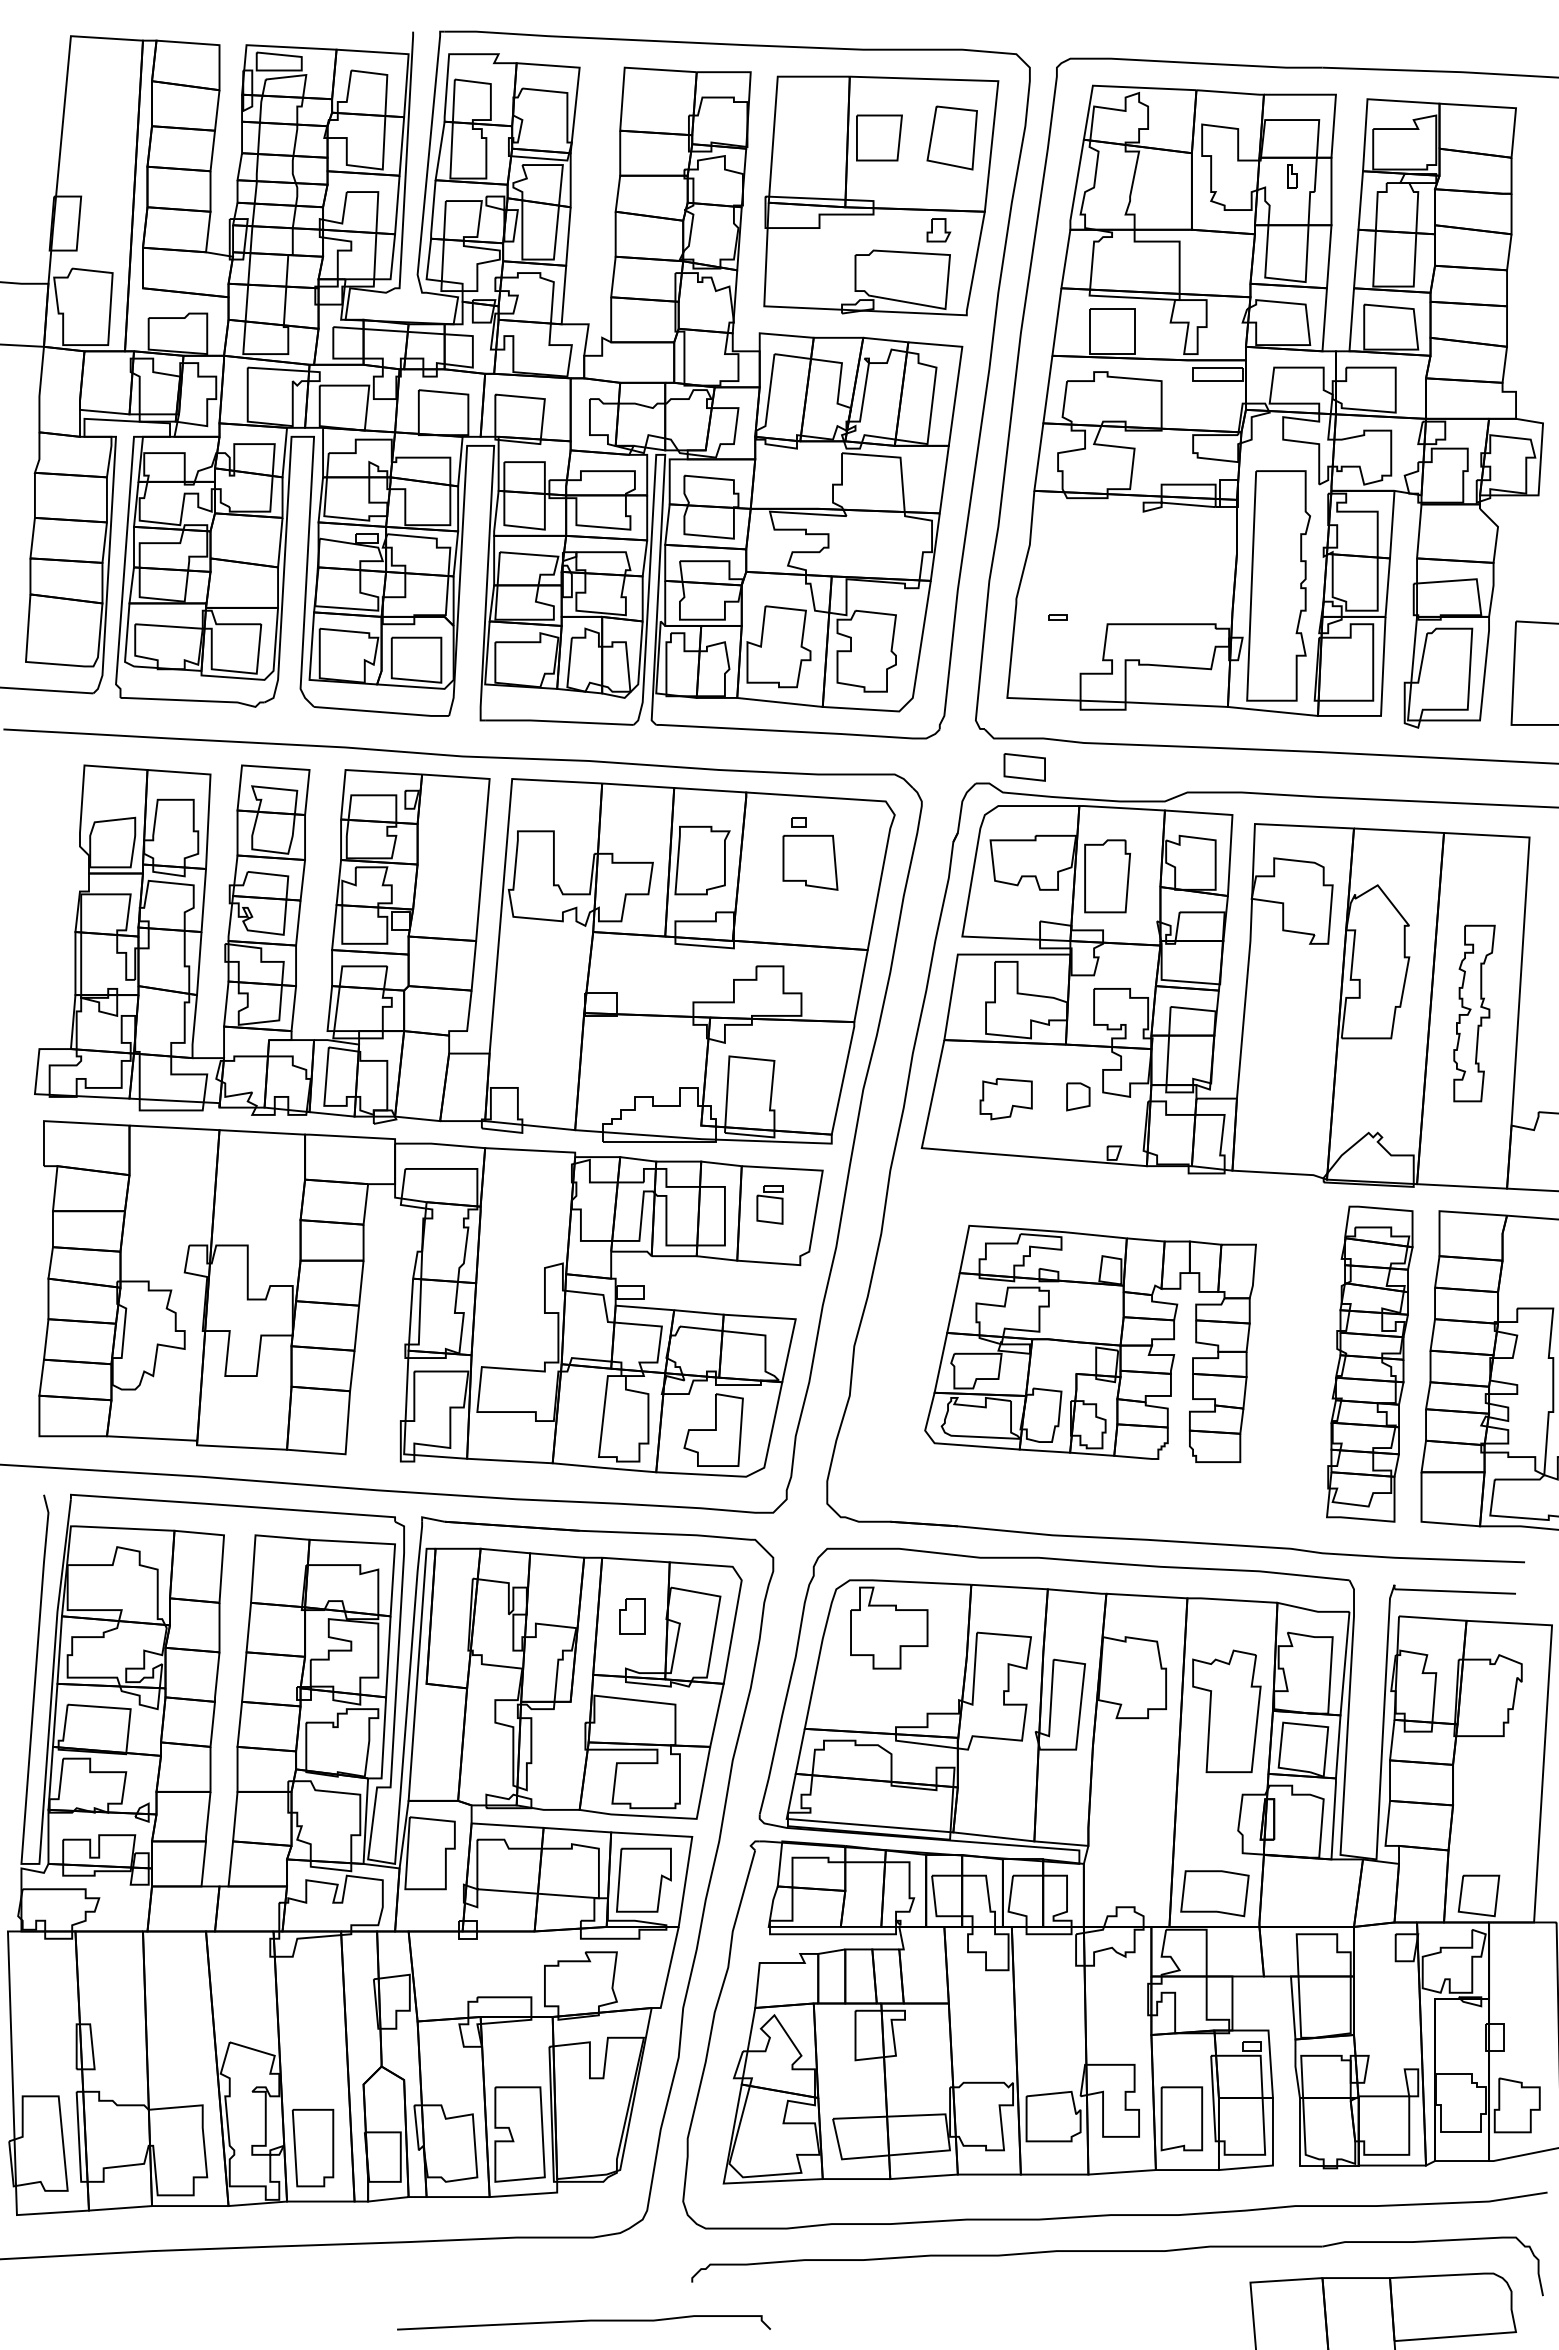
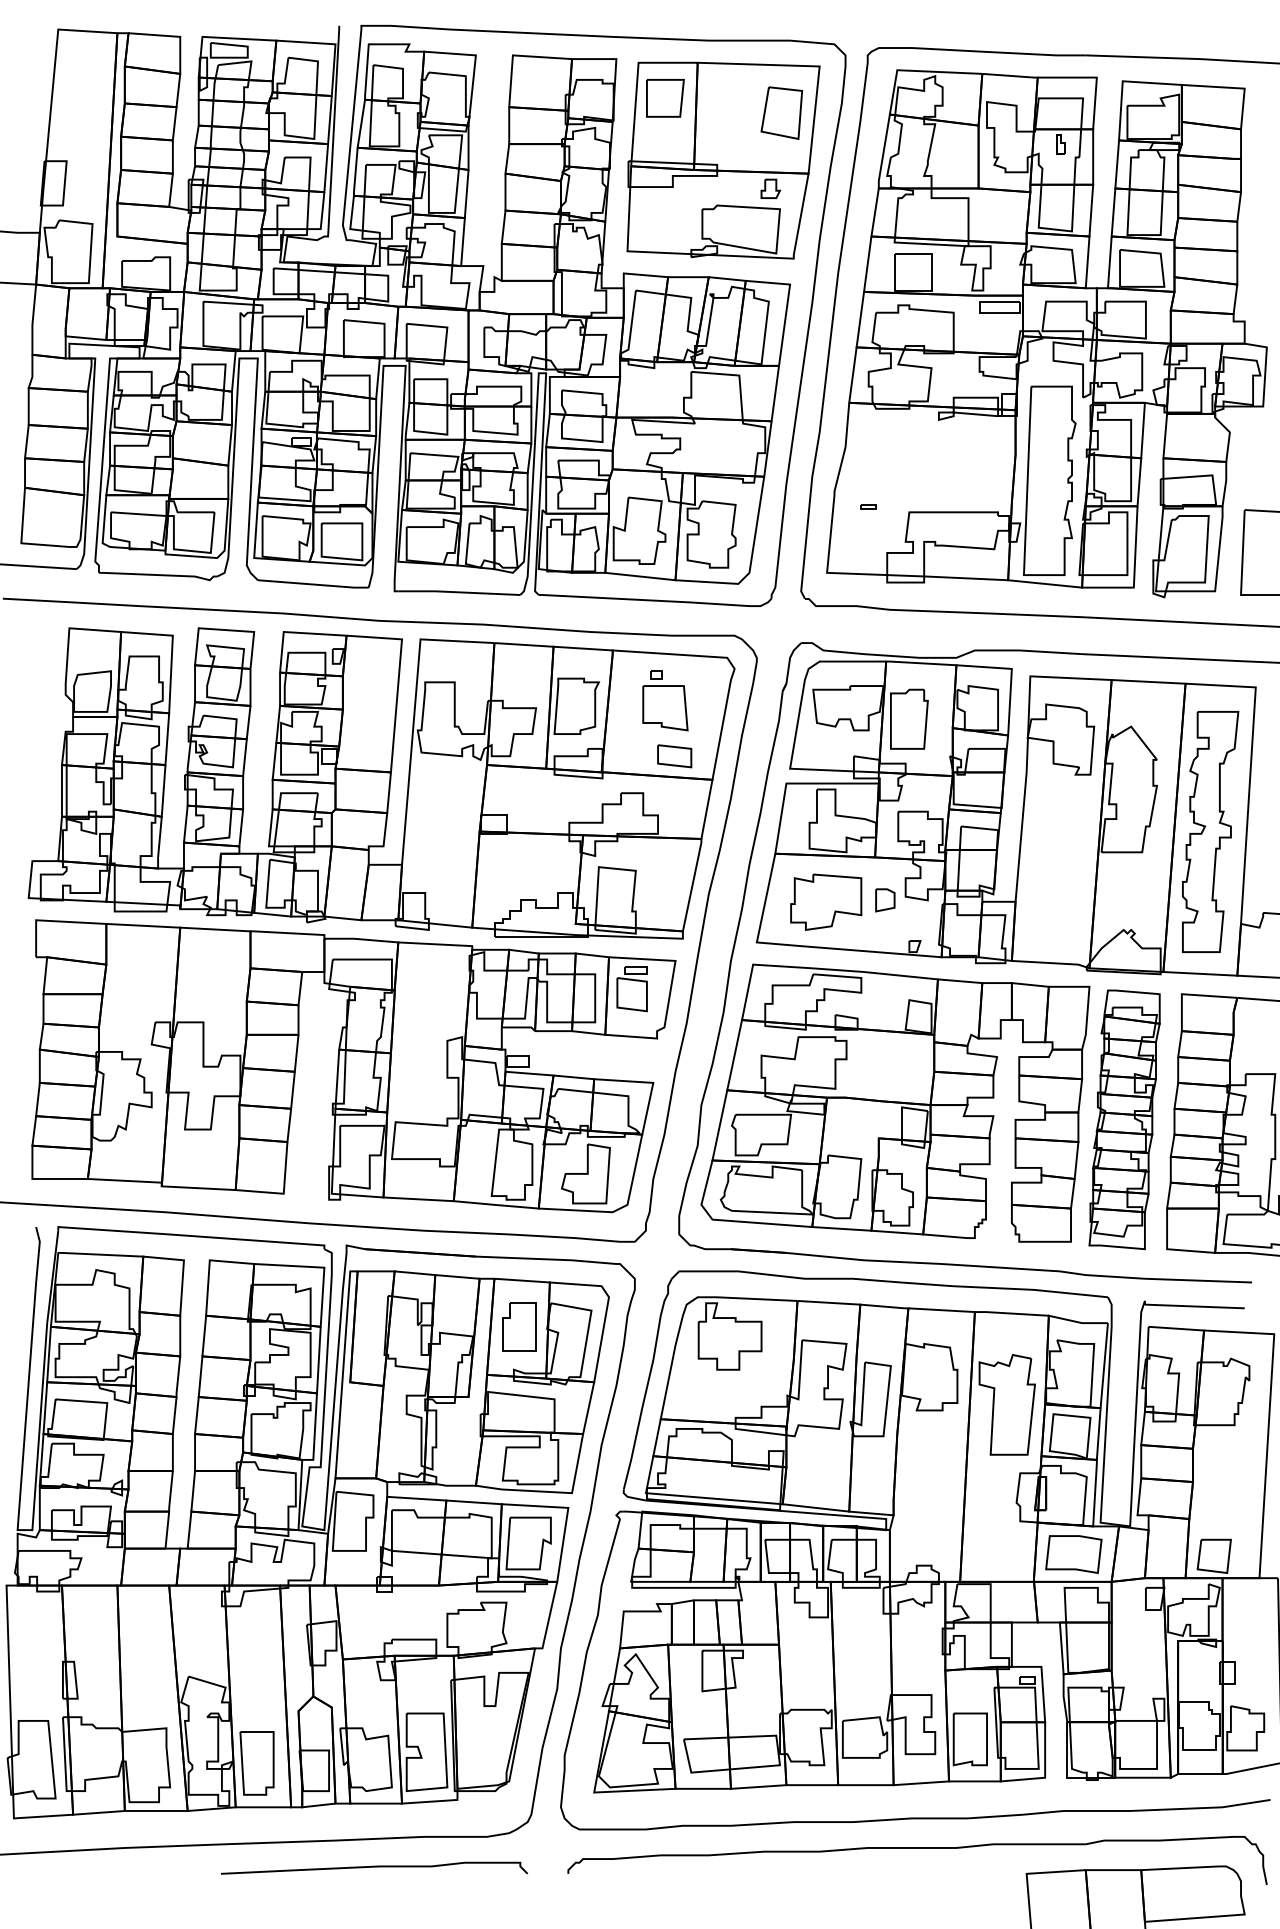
part: (879, 137) -> (665, 97), moved
part: (1024, 767) -> (674, 756), moved
part: (1474, 1013) -> (1210, 831), size x1.67
part: (1005, 1098) -> (825, 901), size x1.67
part: (769, 1204) -> (631, 988), size x1.43
part: (1090, 1343) -> (895, 1102), size x1.43
part: (632, 1616) -> (519, 1326), size x1.67
part: (1214, 1893) -> (1073, 1554), moved
curve: (583, 2321) -> (373, 1867), moved

